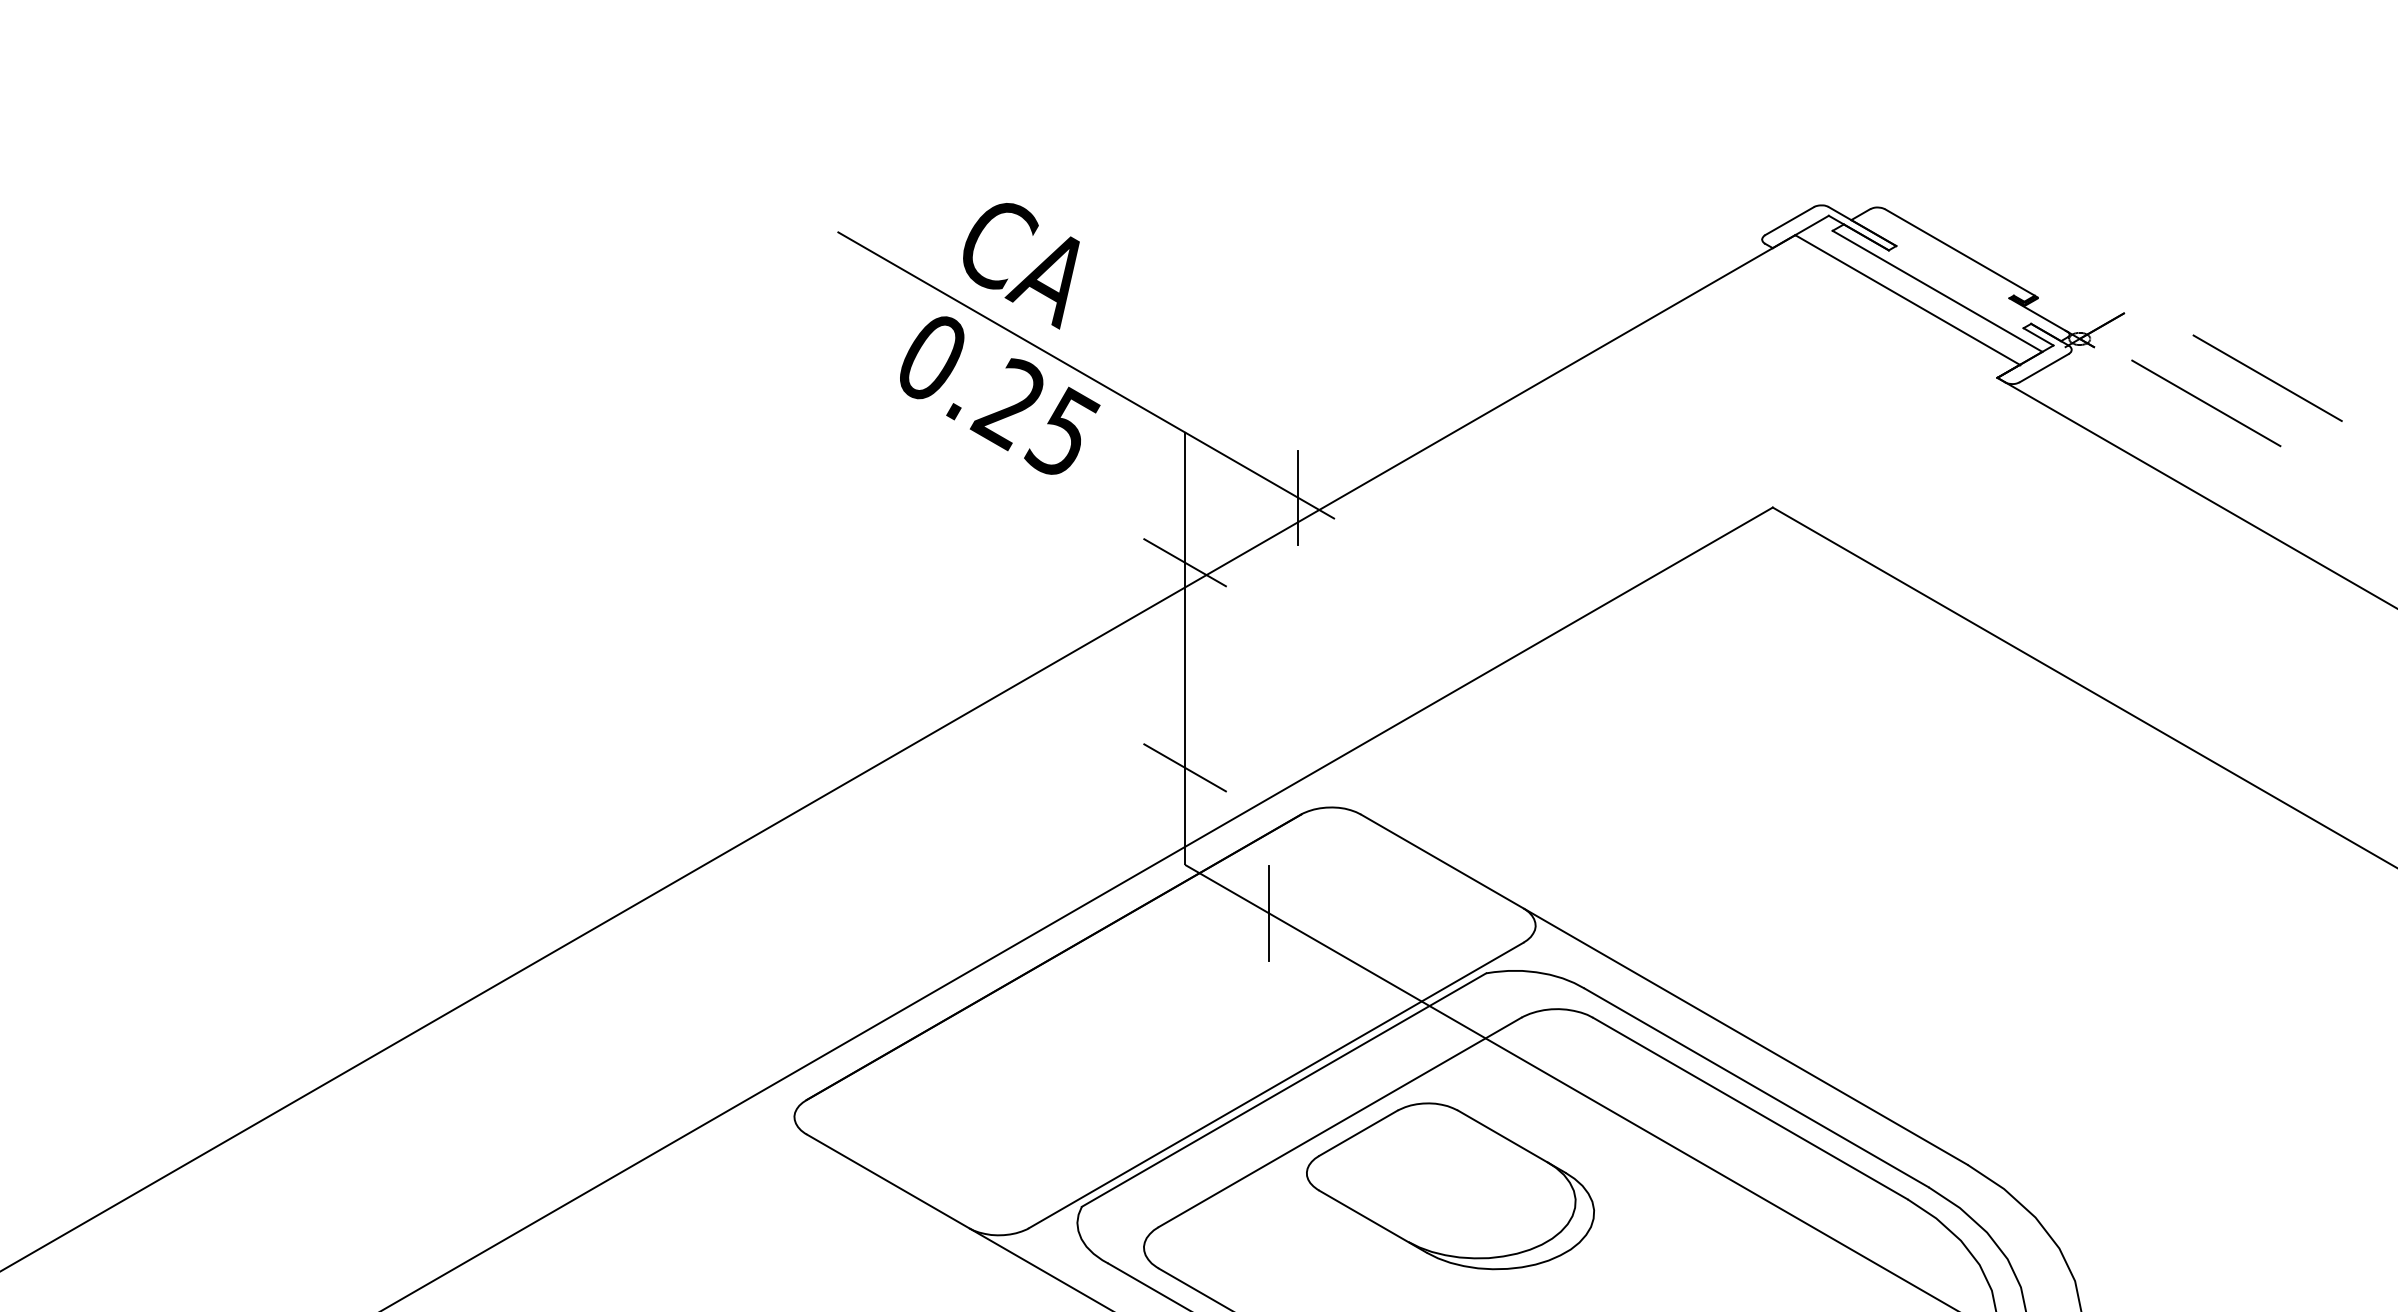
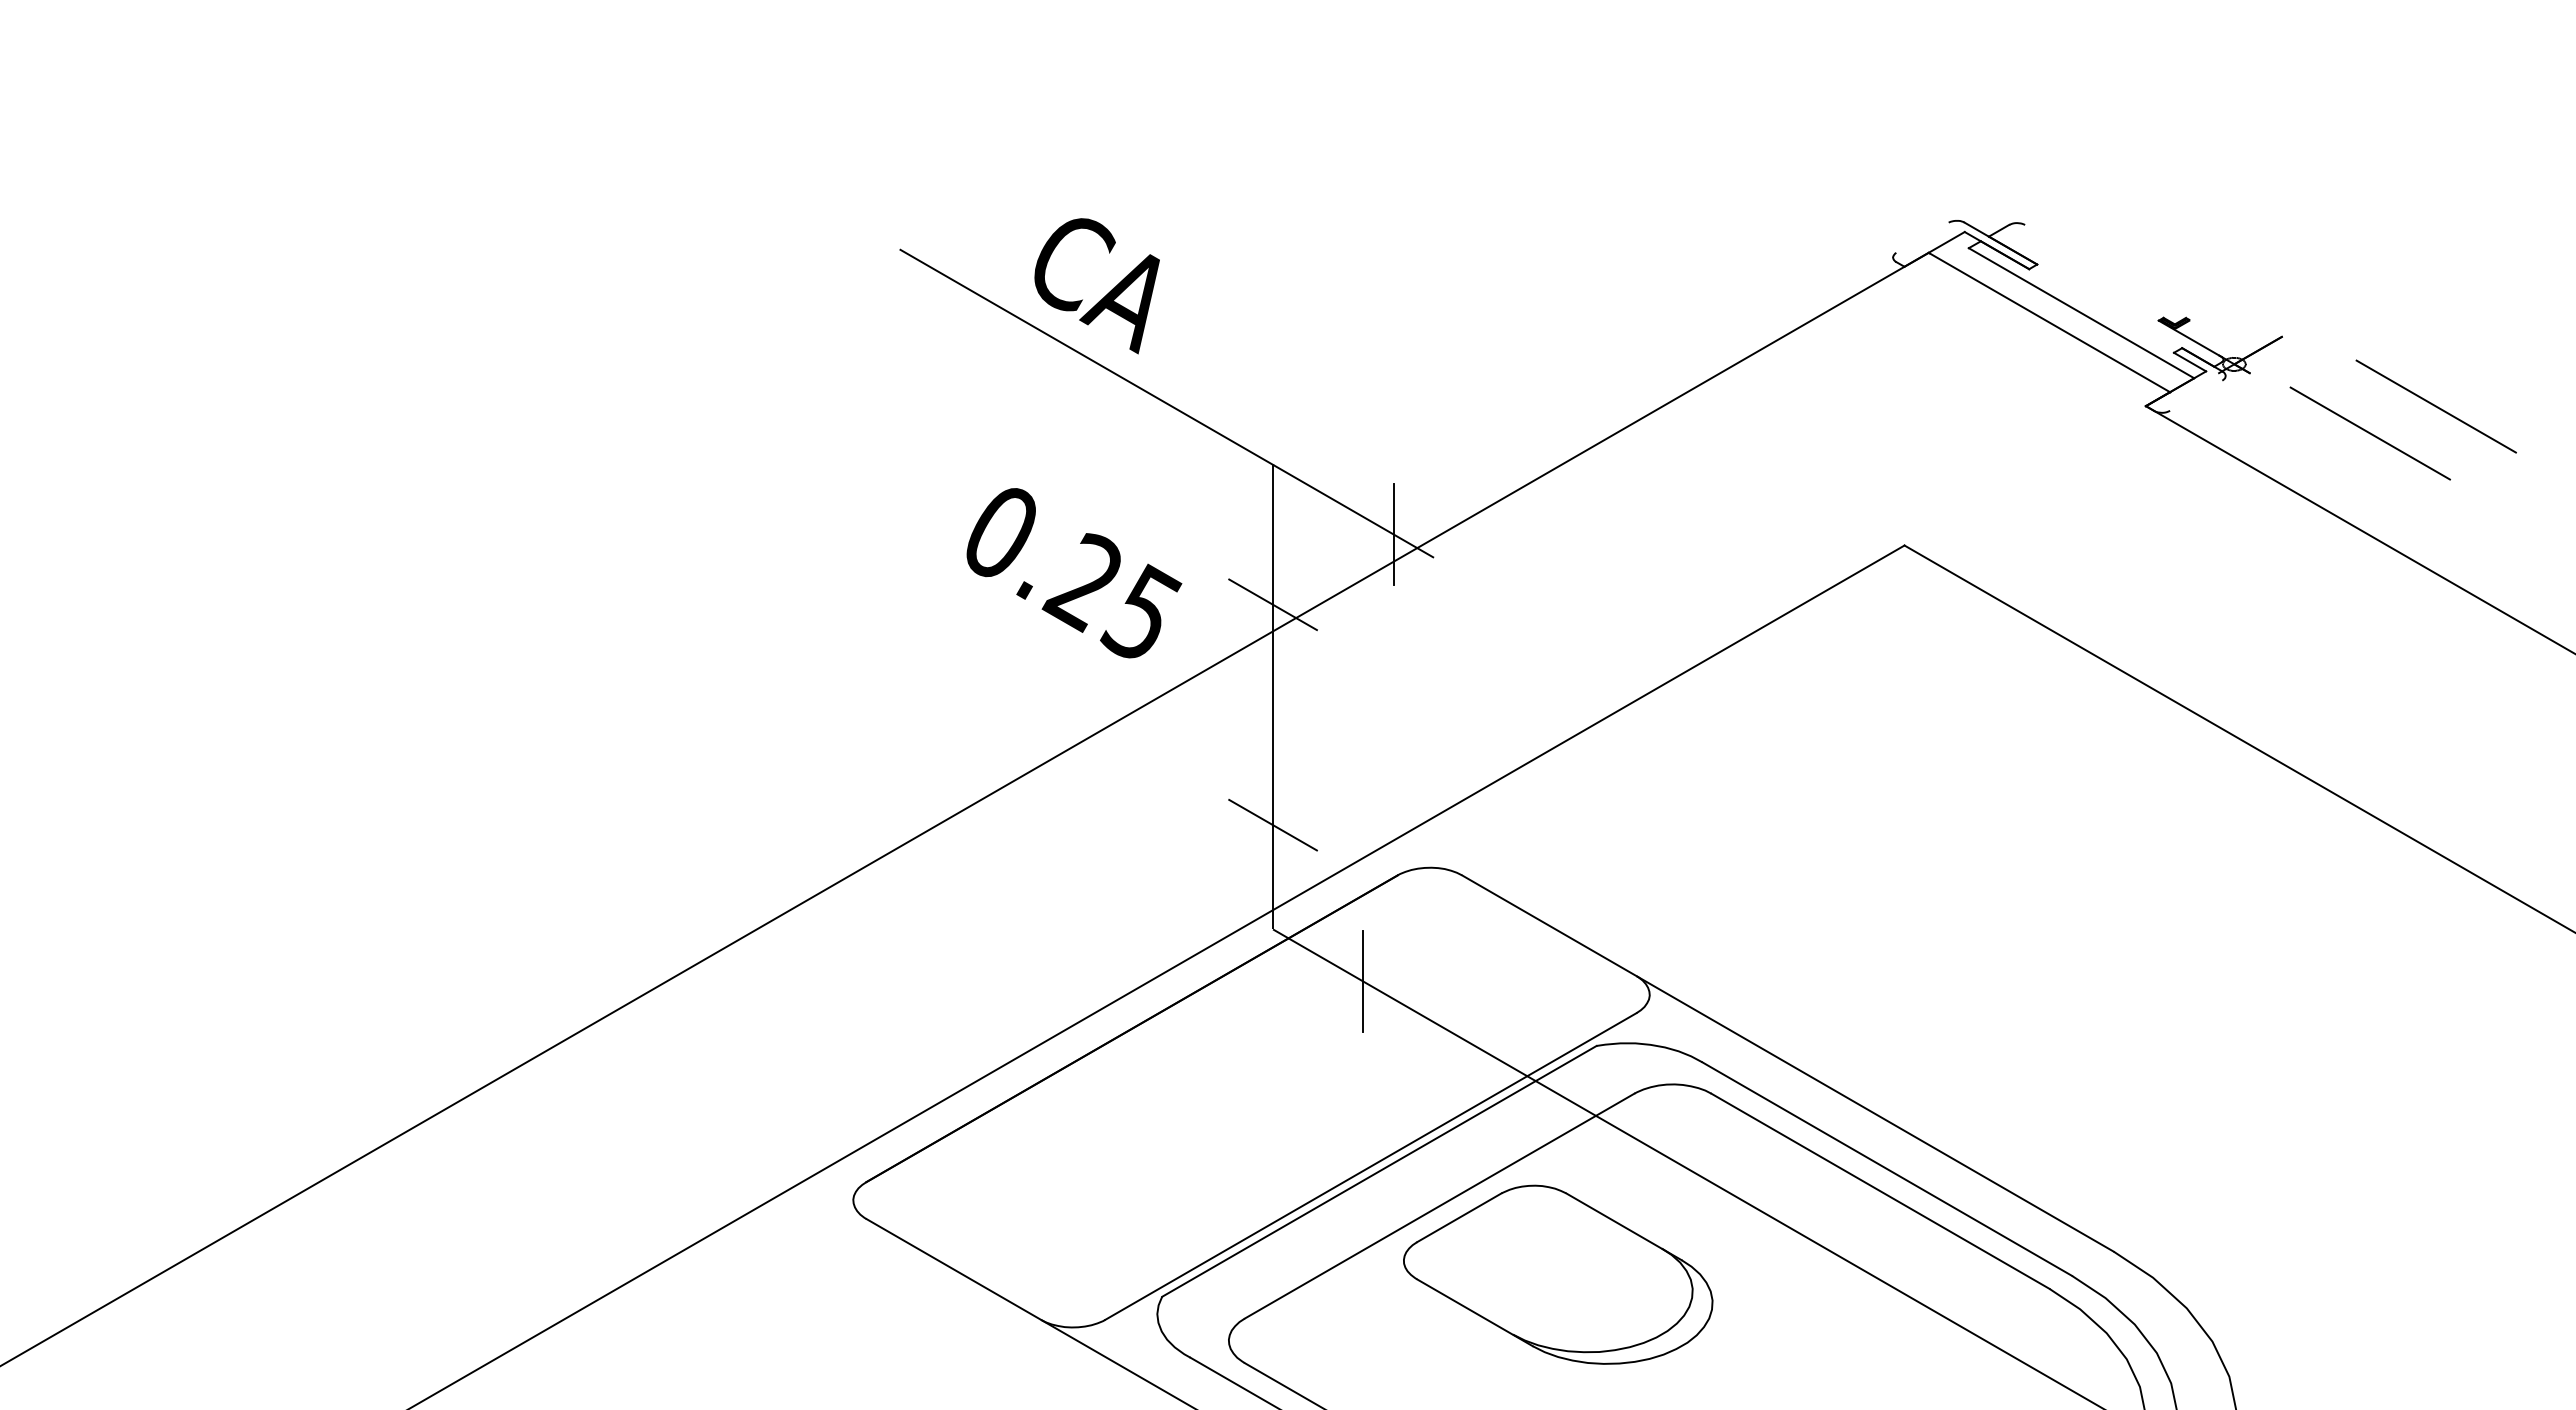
line: (1789, 220) -> (1922, 237), removed
line: (1959, 251) -> (2105, 270), removed
line: (2044, 367) -> (2196, 395), removed
text: (1000, 395) -> (1074, 573), moved

